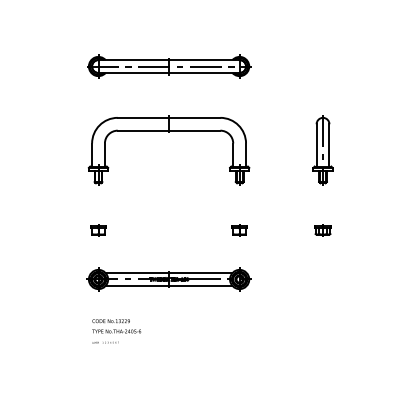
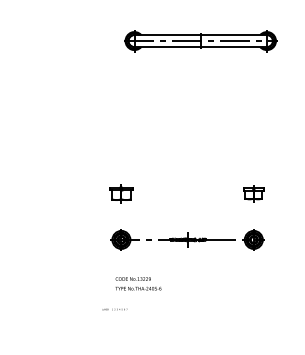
part: (169, 66) -> (201, 41), moved
part: (168, 132) -> (187, 102), removed
part: (98, 230) -> (121, 193), size x1.6
part: (239, 230) -> (253, 193), size x1.4
line: (168, 273) -> (187, 234), removed
line: (168, 285) -> (187, 245), removed
text: (105, 342) -> (114, 309), moved

